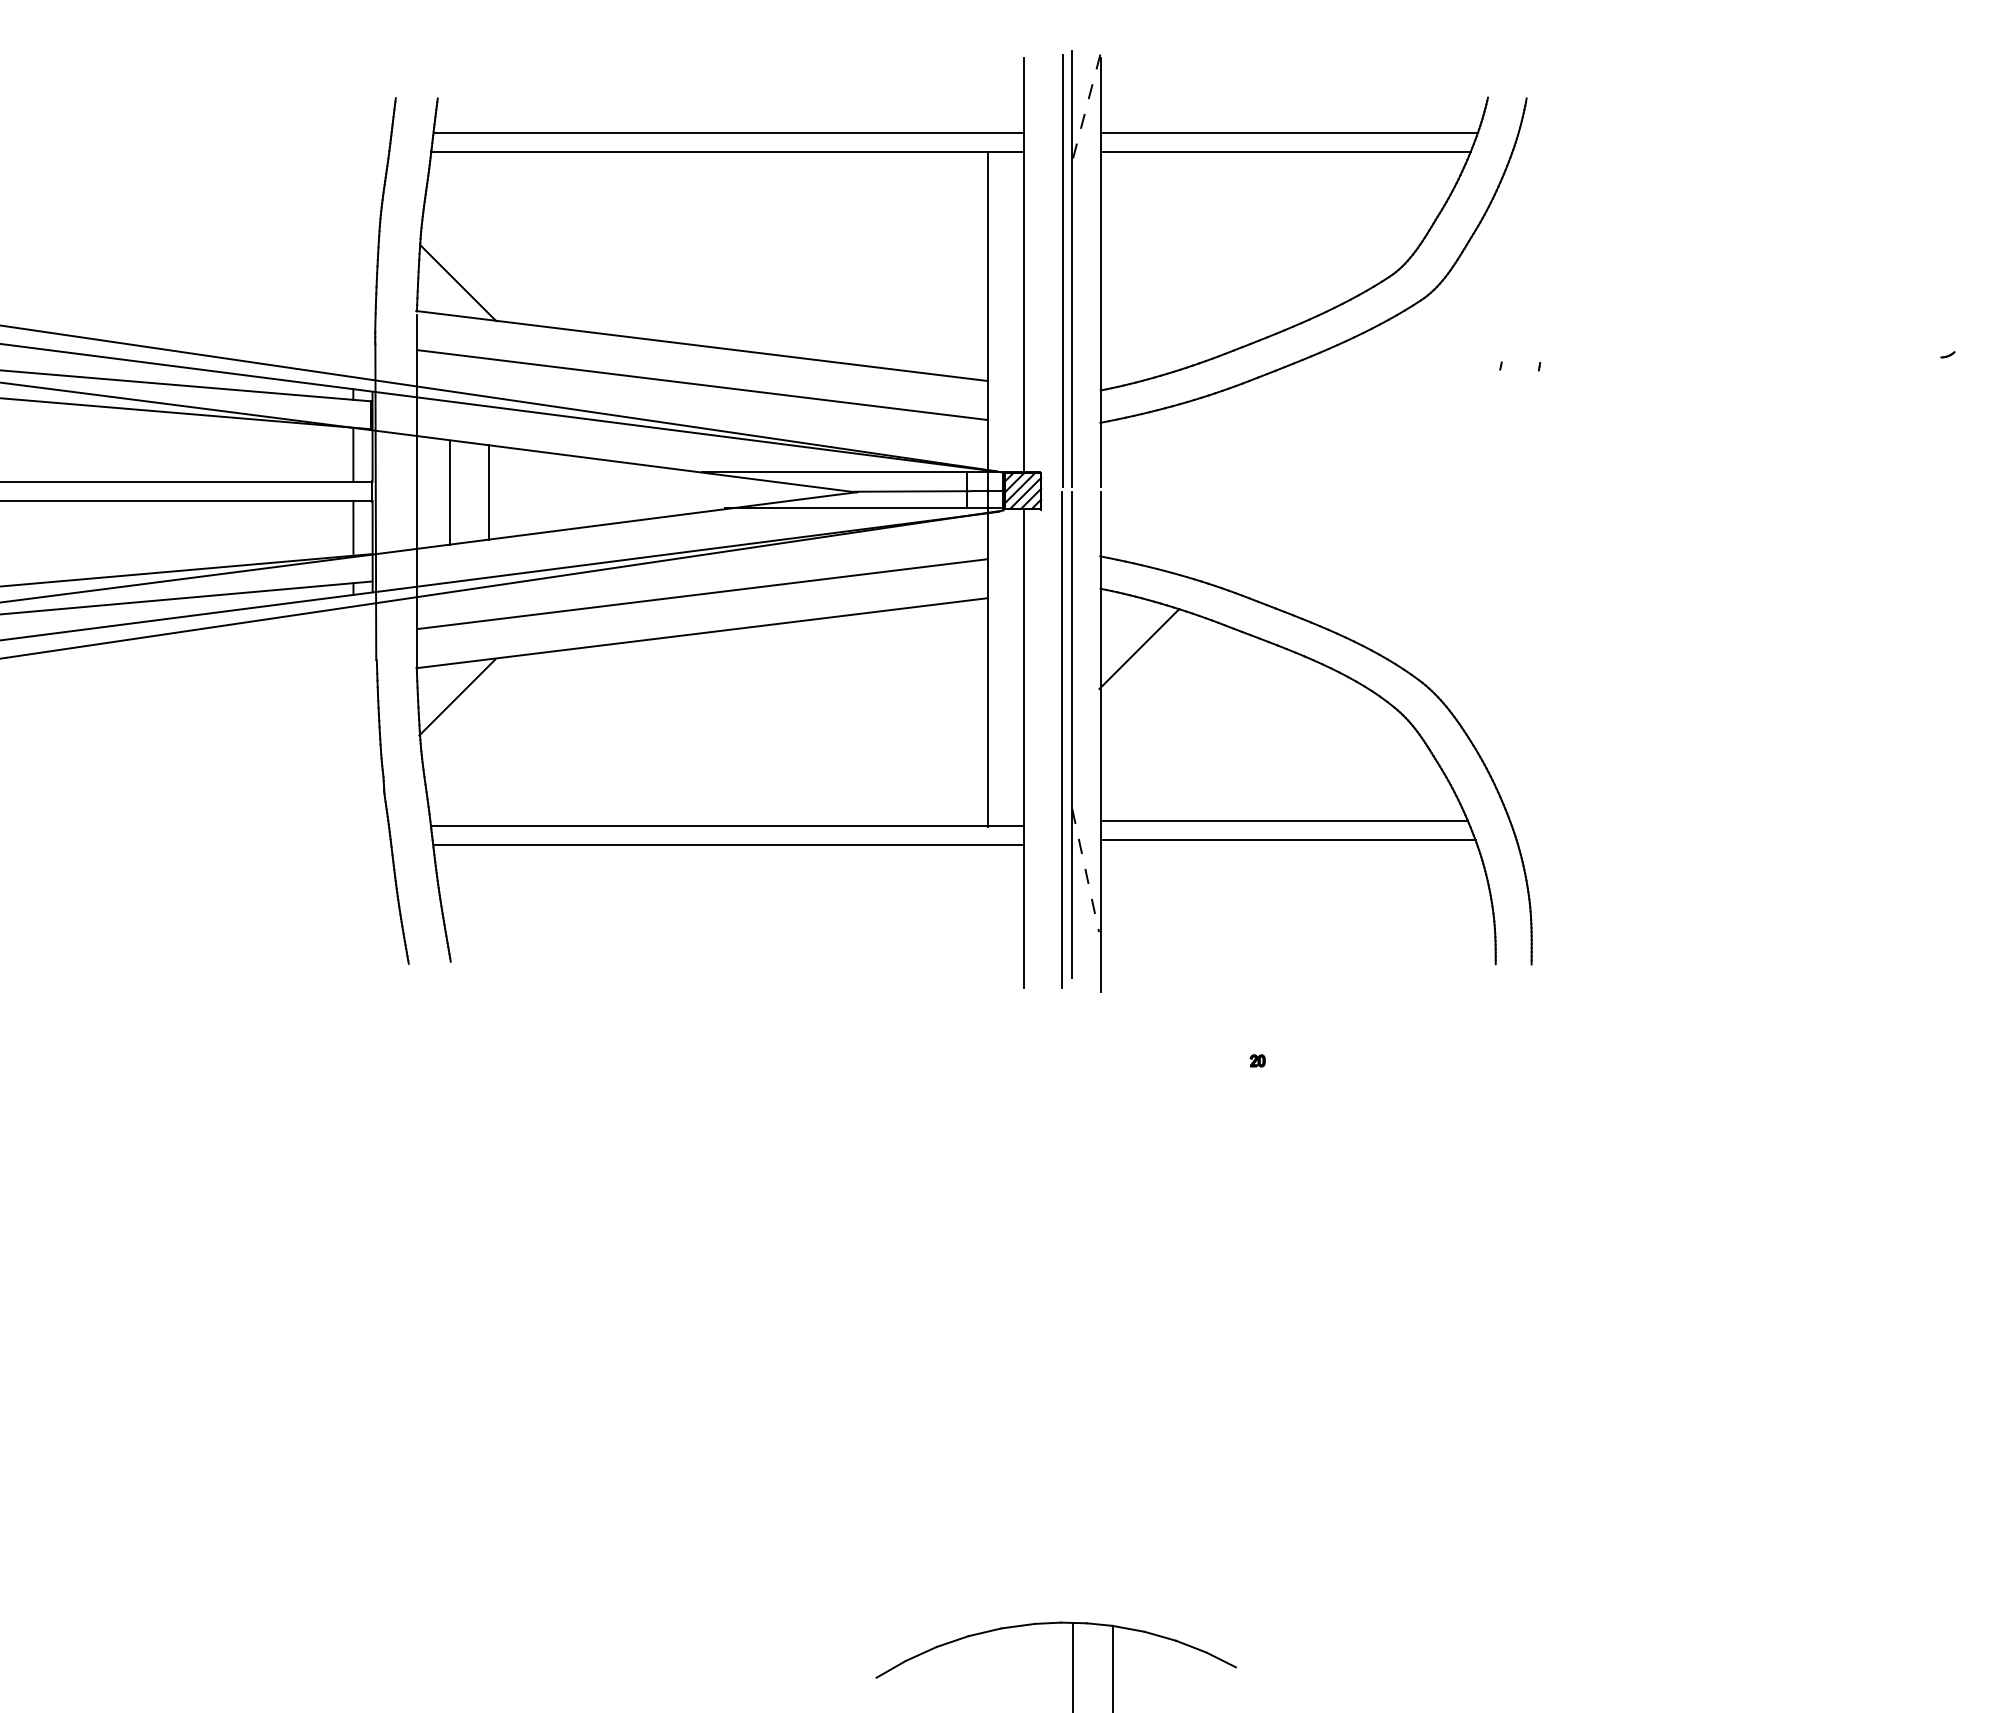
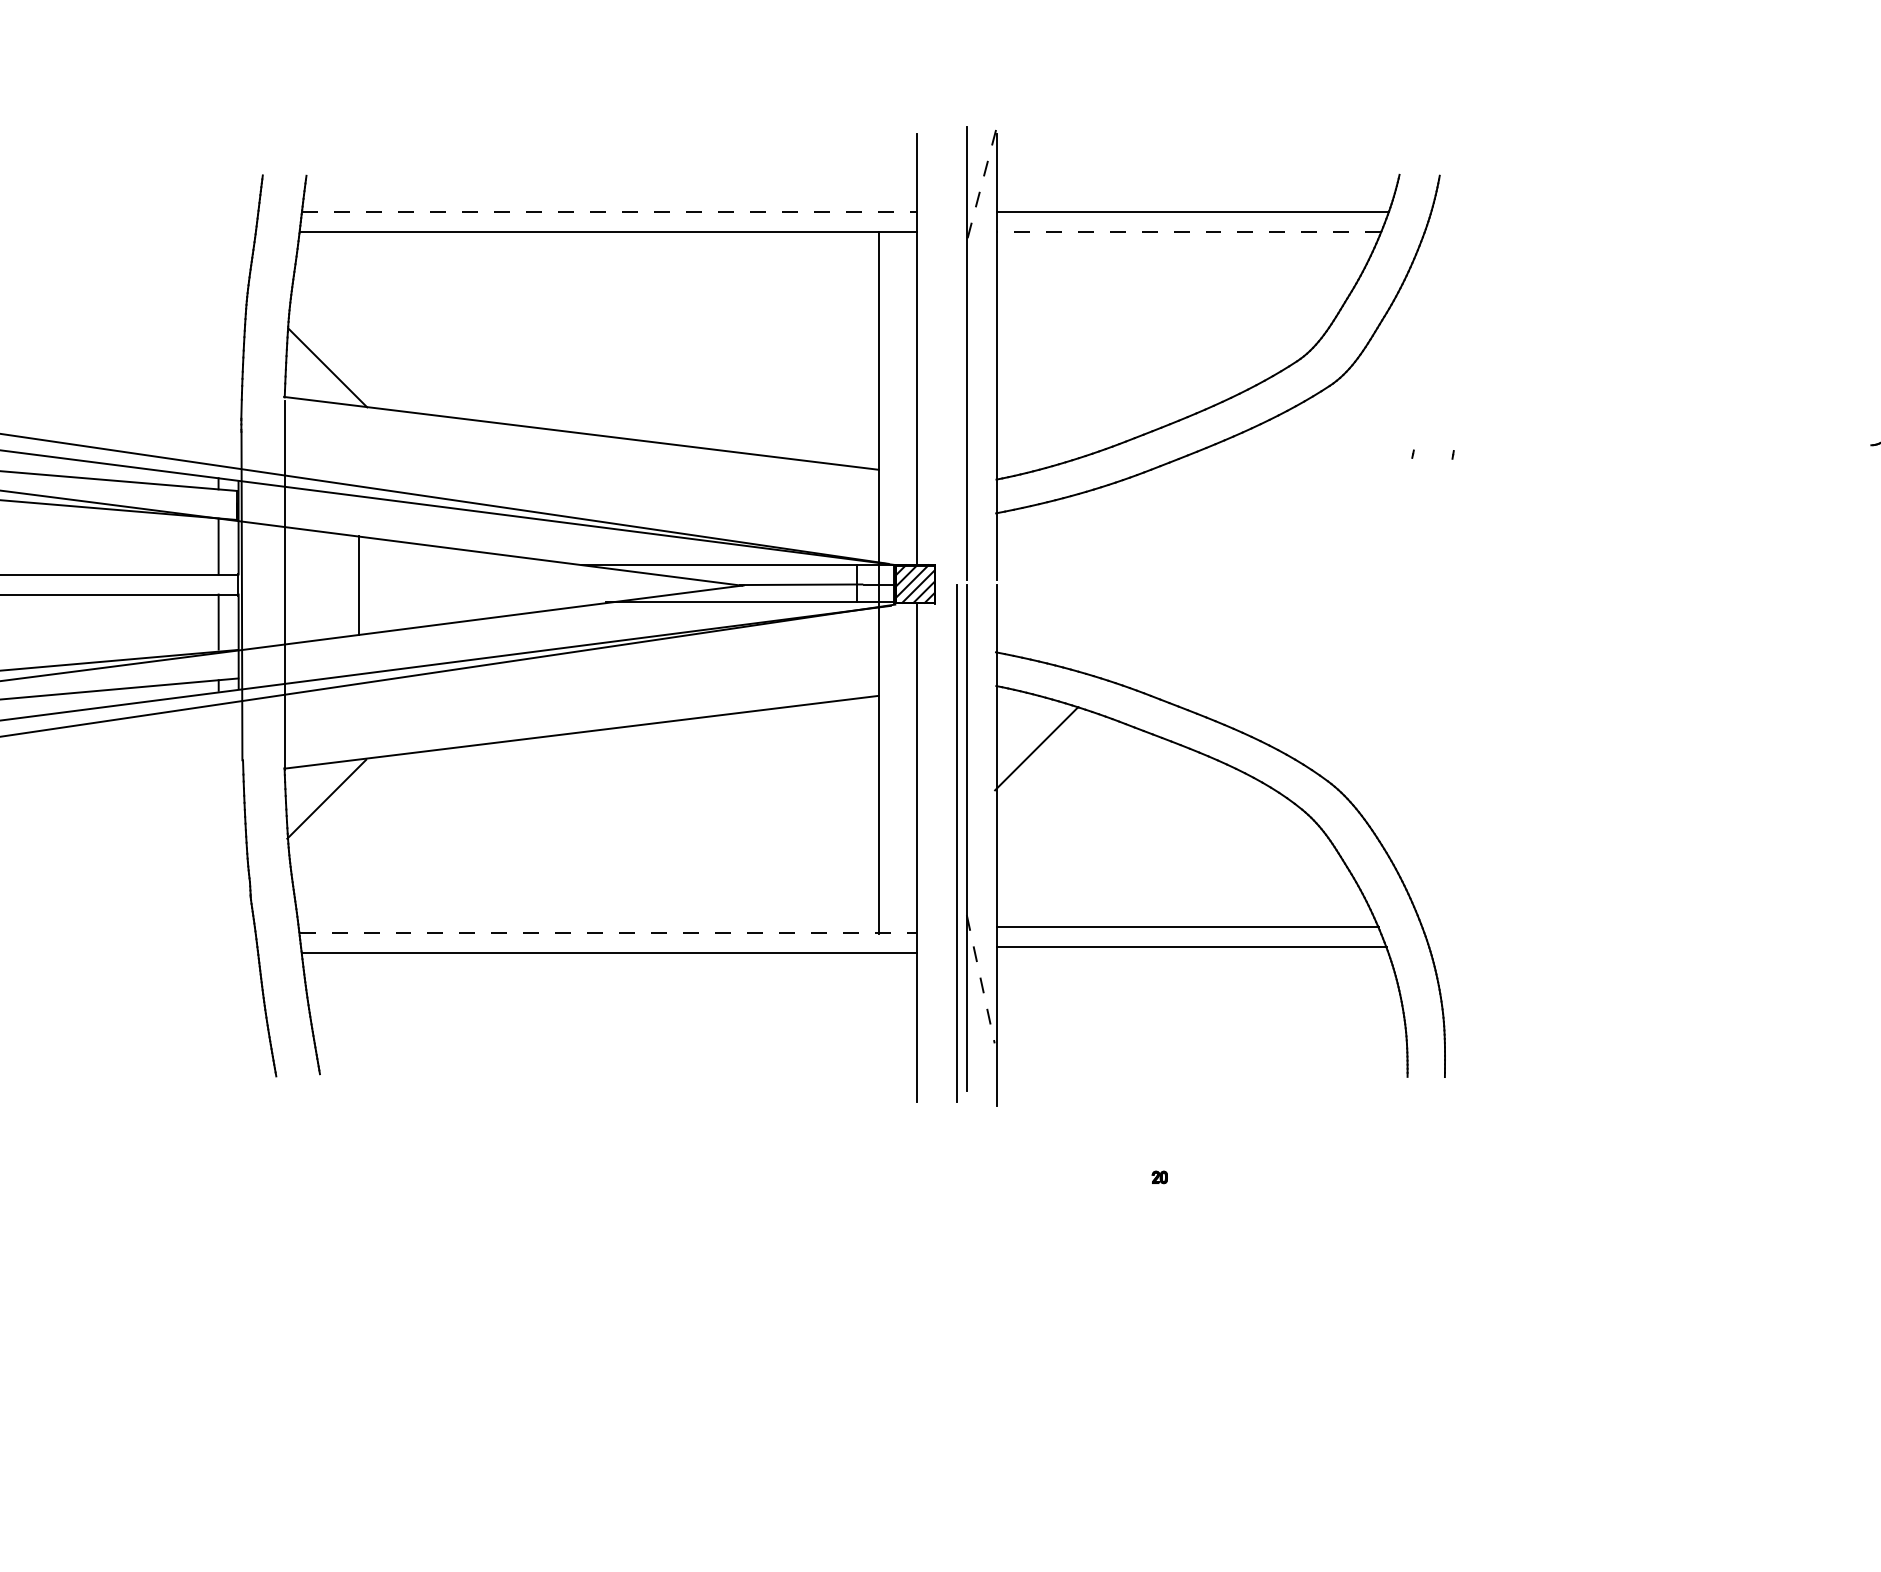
line: (729, 133) -> (610, 212), solid -> dashed
line: (1285, 152) -> (1188, 231), solid -> dashed
line: (1062, 270) -> (956, 354), removed
line: (702, 385) -> (581, 474), removed
line: (450, 492) -> (319, 585), removed
line: (702, 594) -> (581, 691), removed
line: (728, 825) -> (609, 932), solid -> dashed

